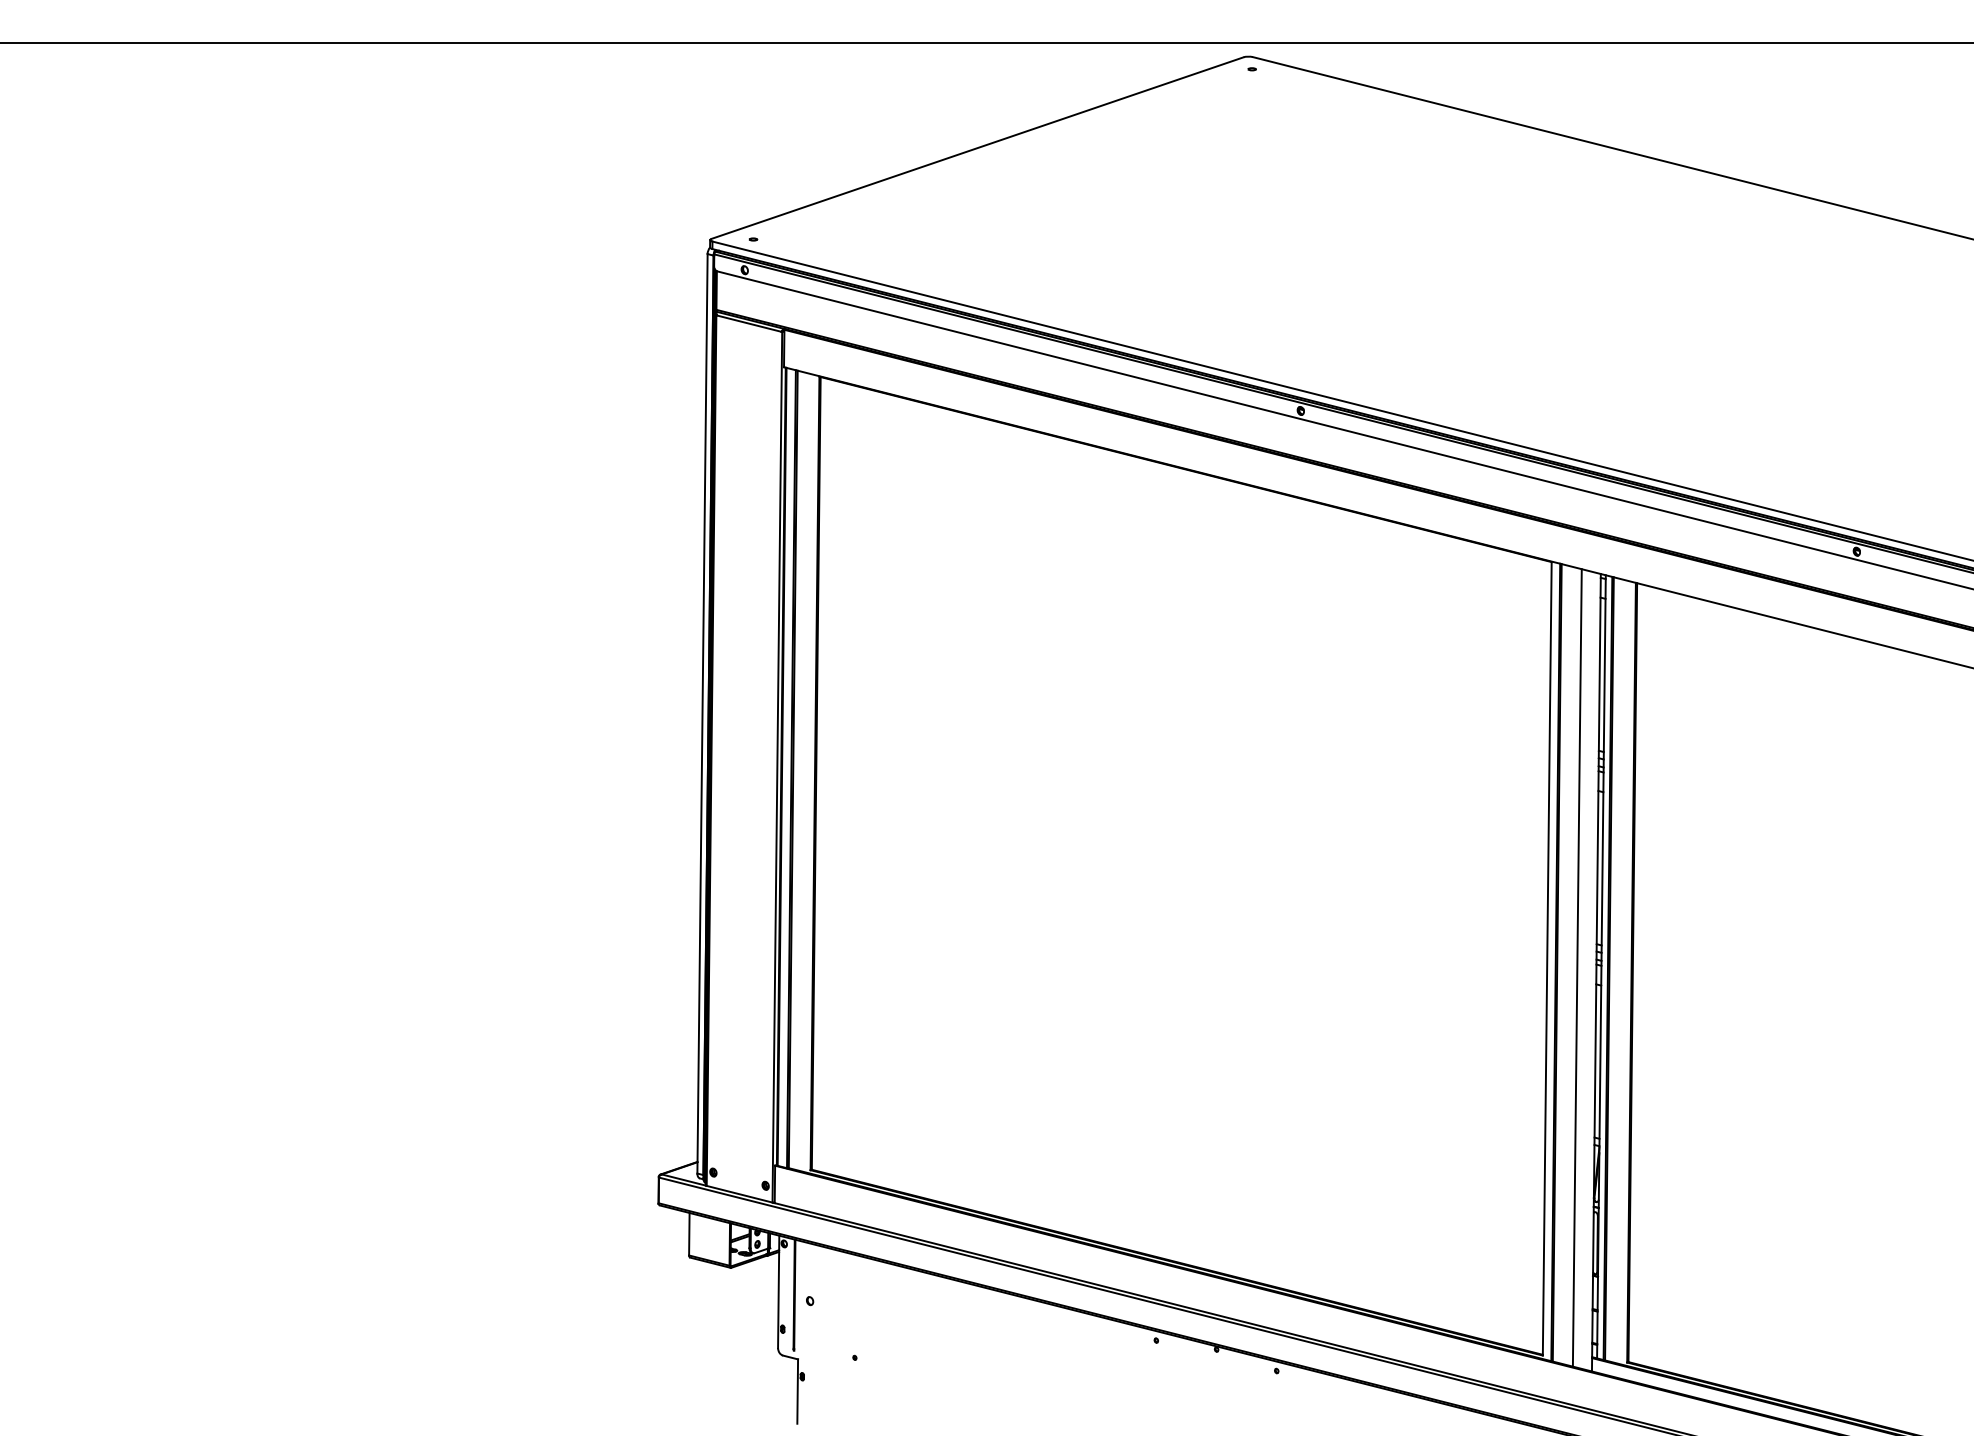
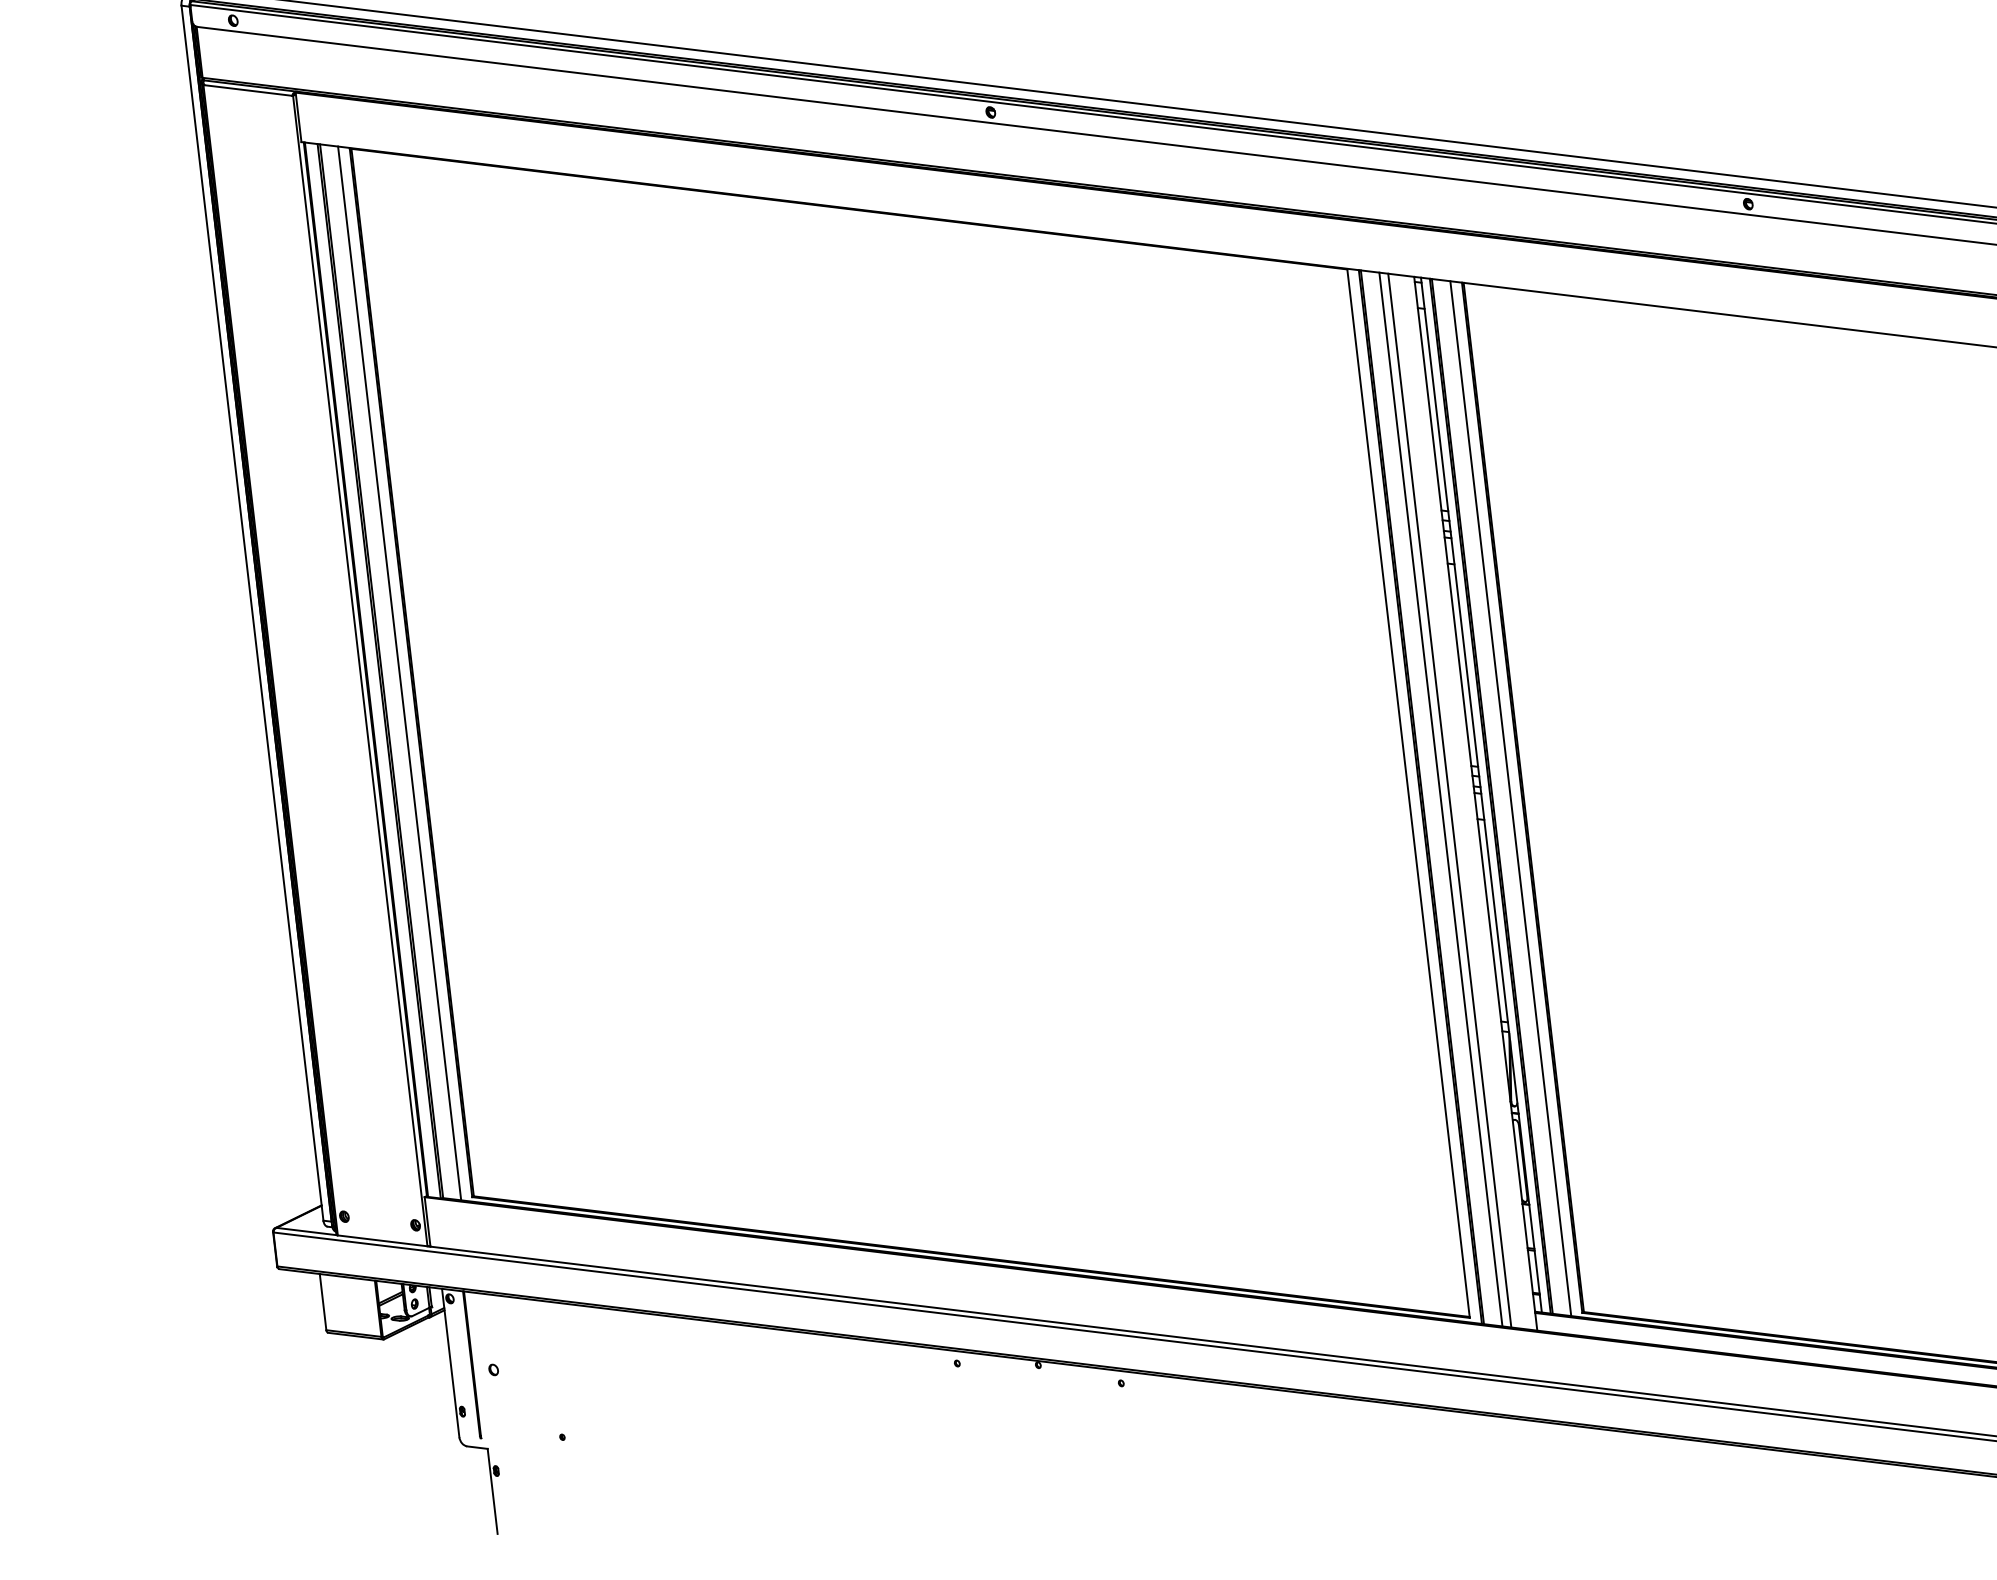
line: (806, 772) -> (399, 673), added
line: (1570, 965) -> (1440, 798), added
line: (1622, 971) -> (1509, 797), added

